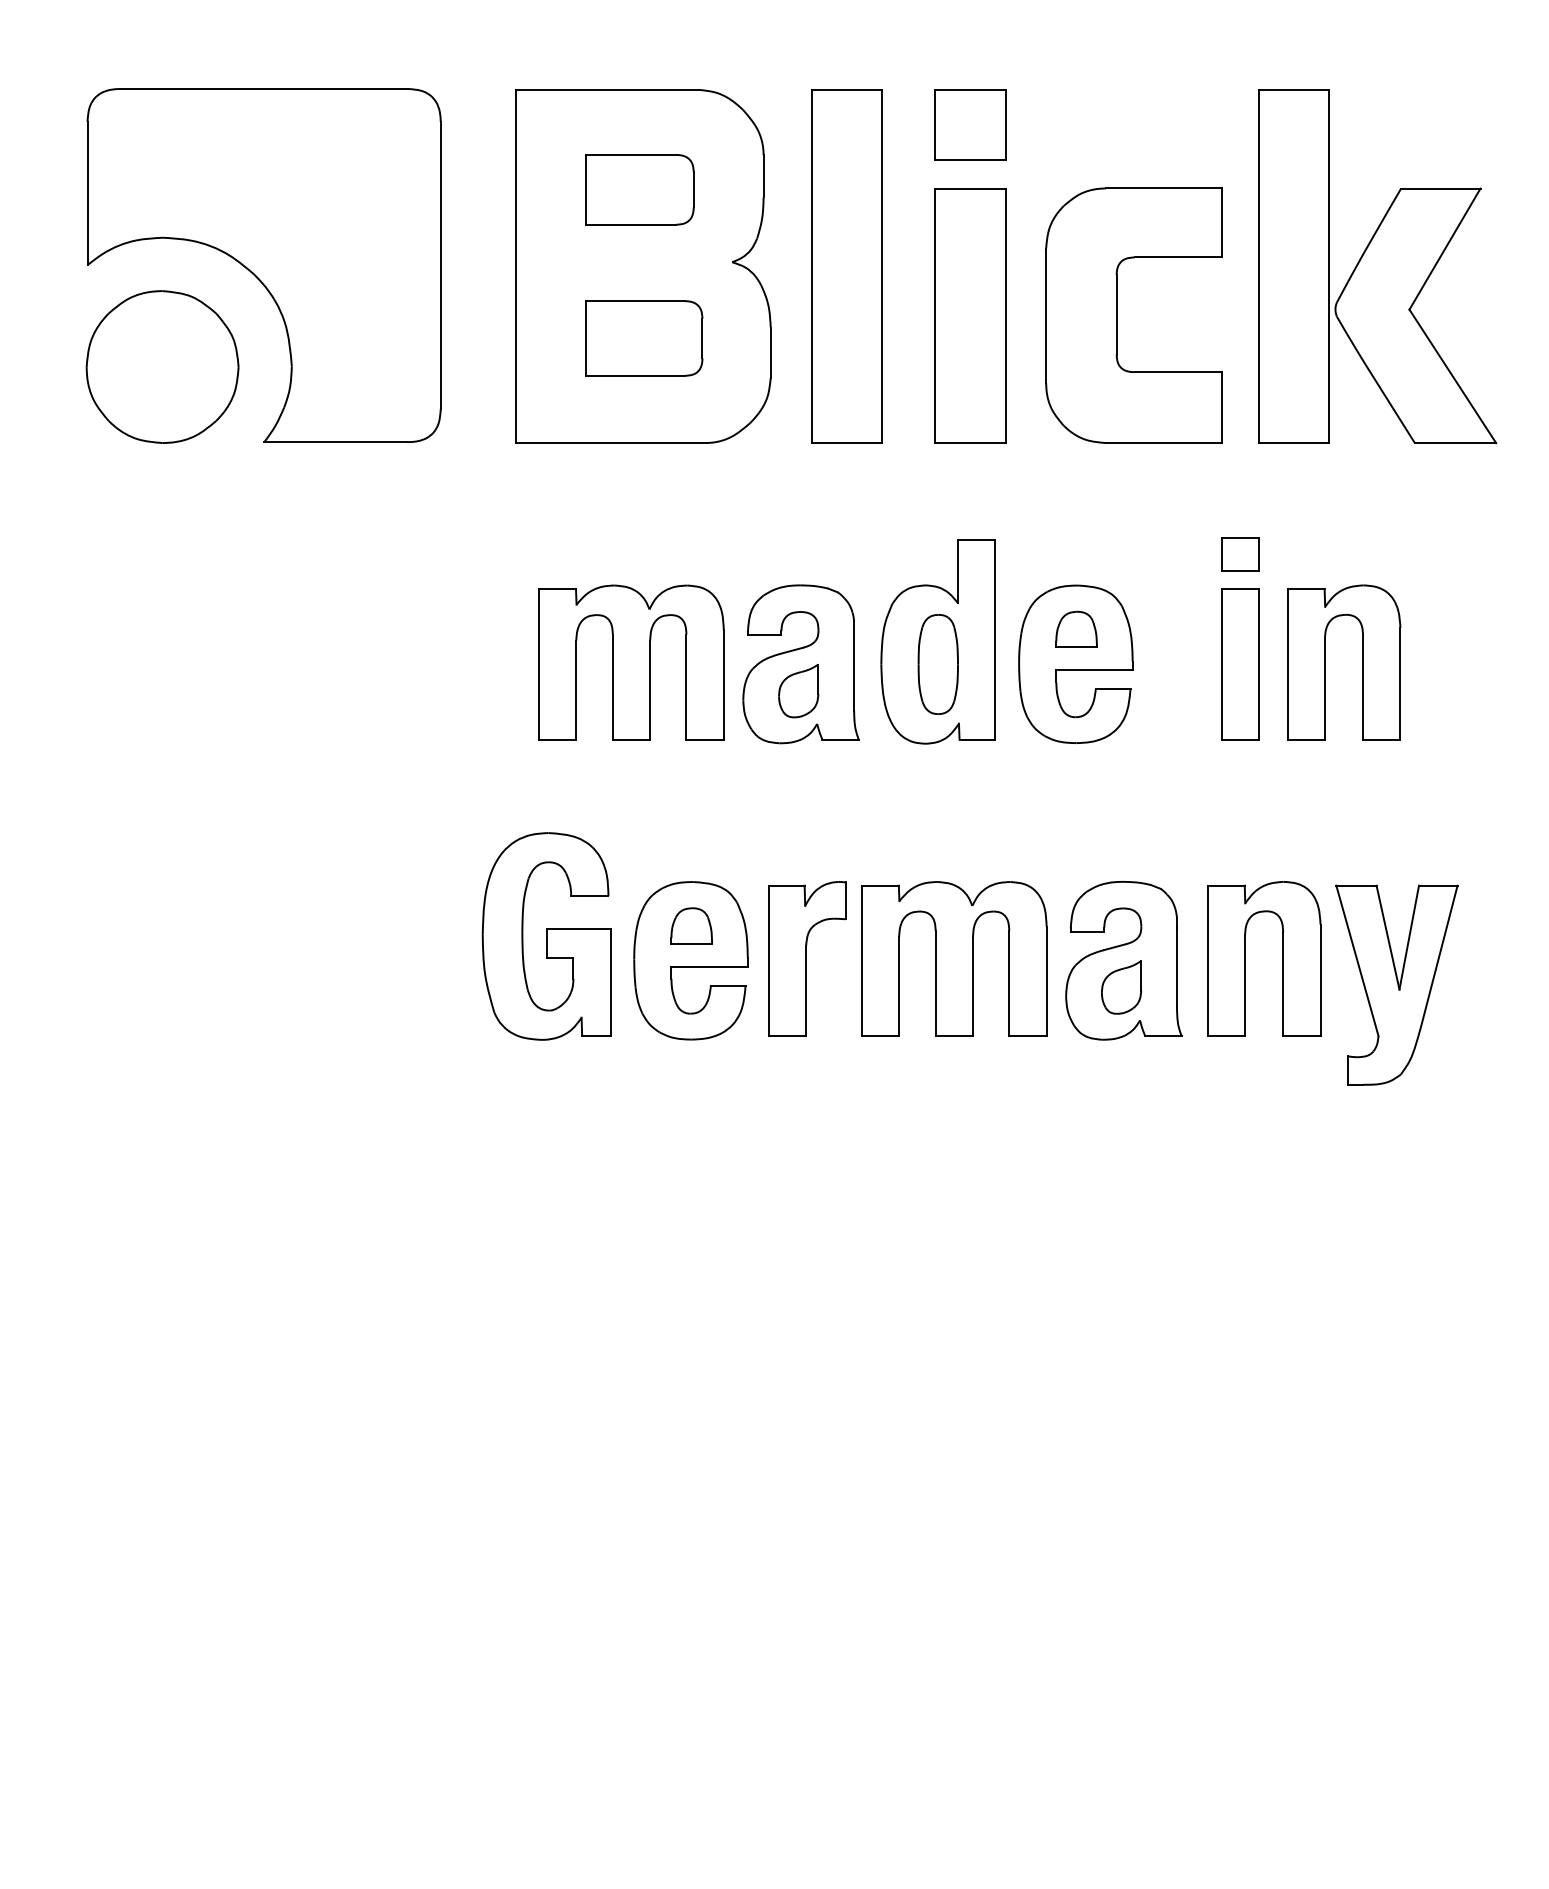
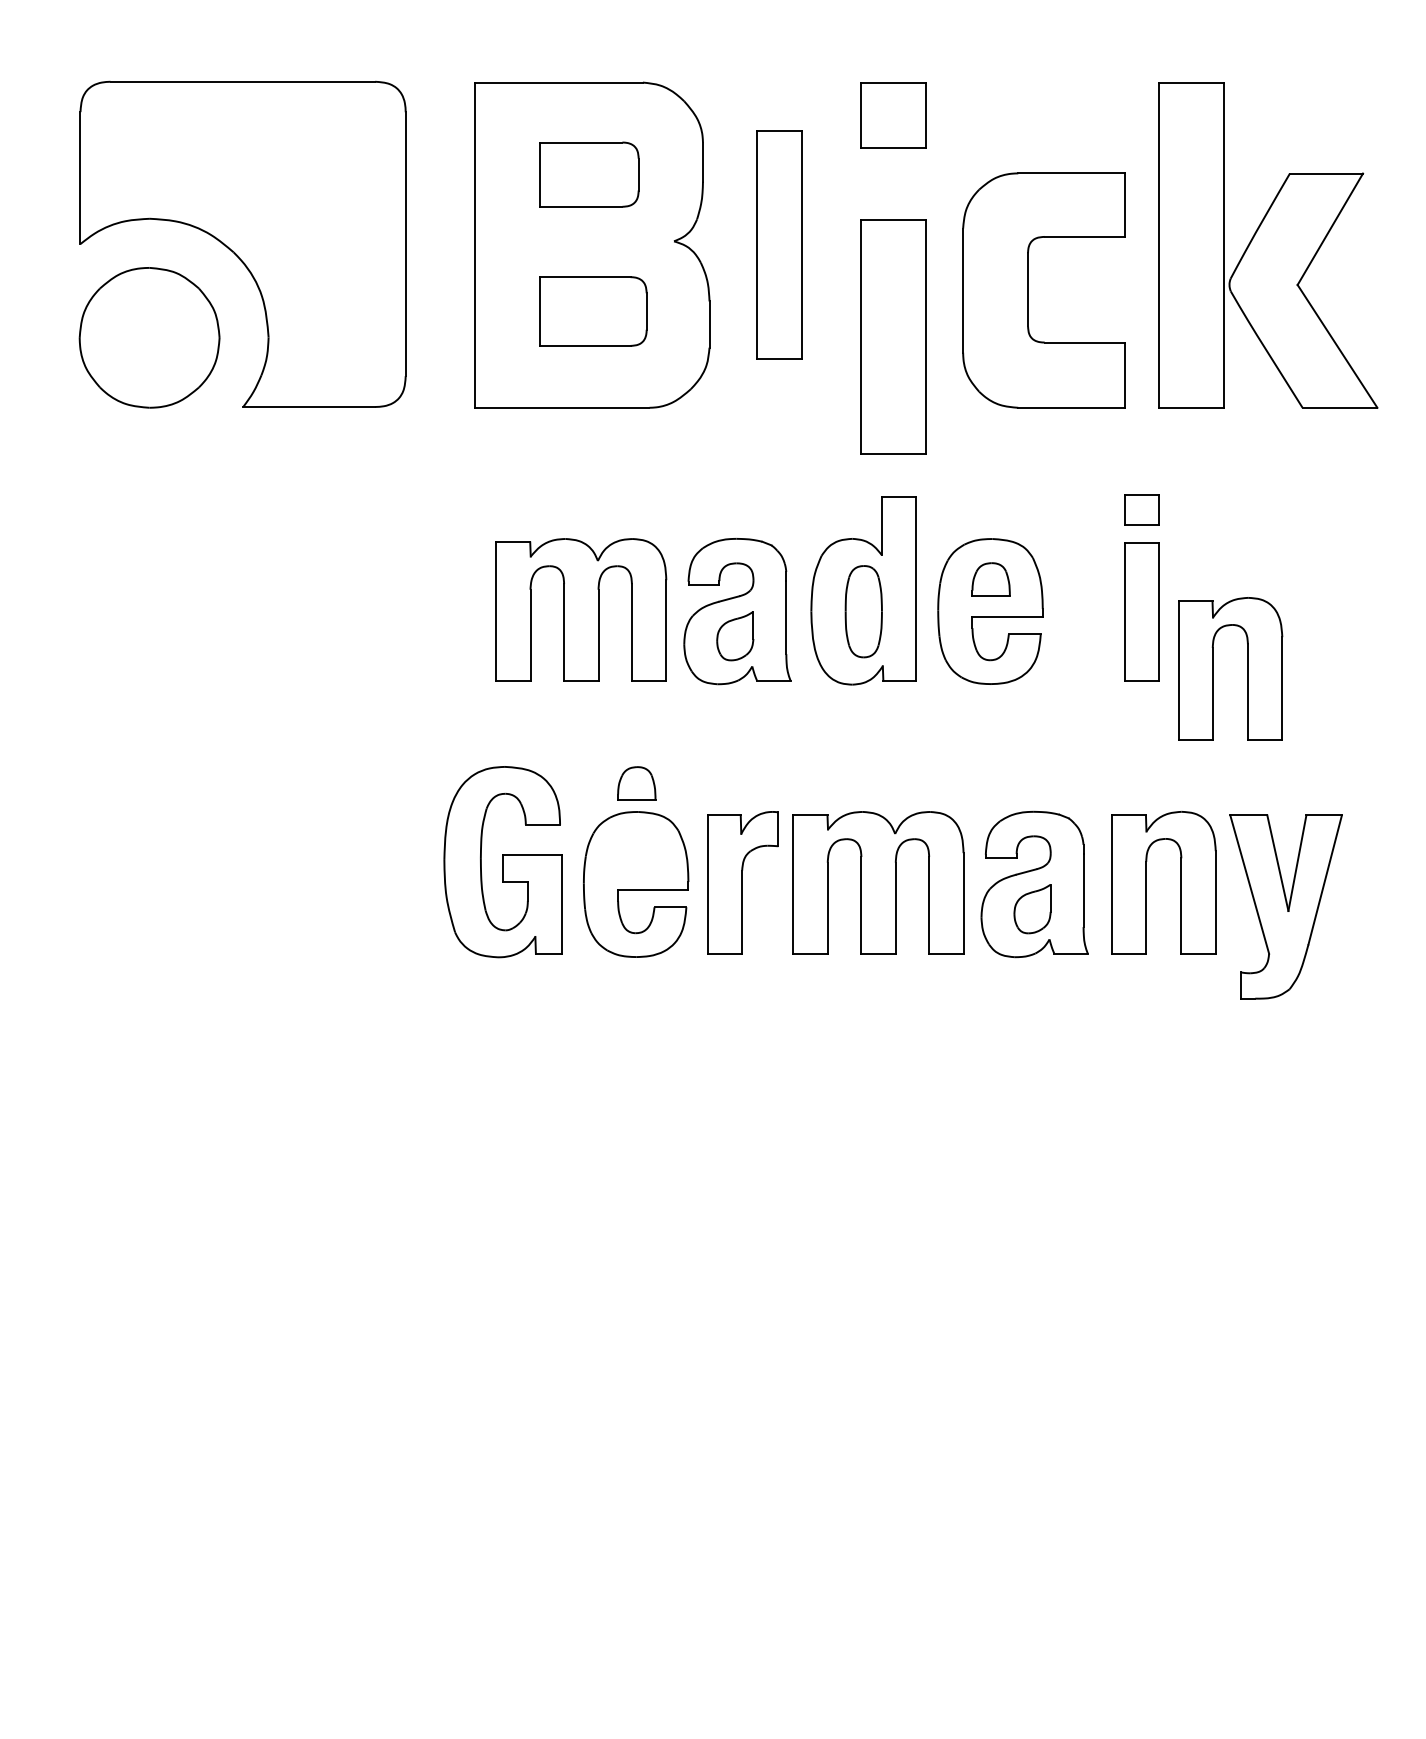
part: (846, 266) -> (779, 245), size x0.7
part: (970, 315) -> (893, 336), moved
part: (1325, 662) -> (1213, 668), moved
part: (691, 926) -> (636, 783), moved

